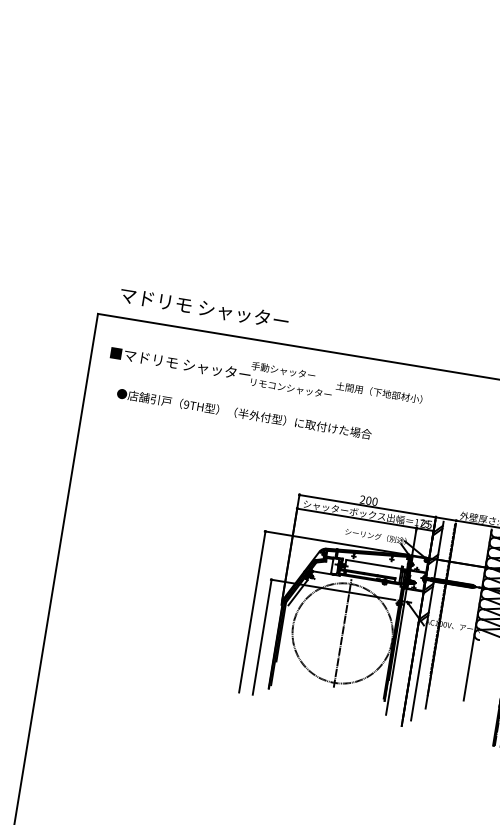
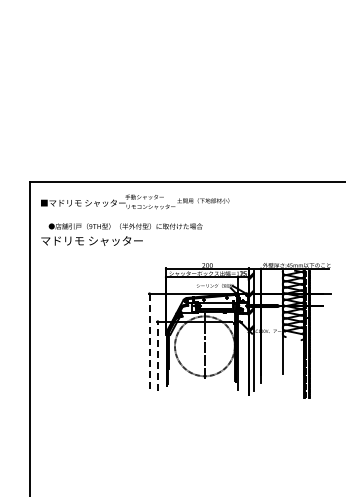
text: (203, 307) -> (91, 240), moved
line: (252, 612) -> (149, 342), solid -> dashed
line: (261, 637) -> (157, 356), solid -> dashed

